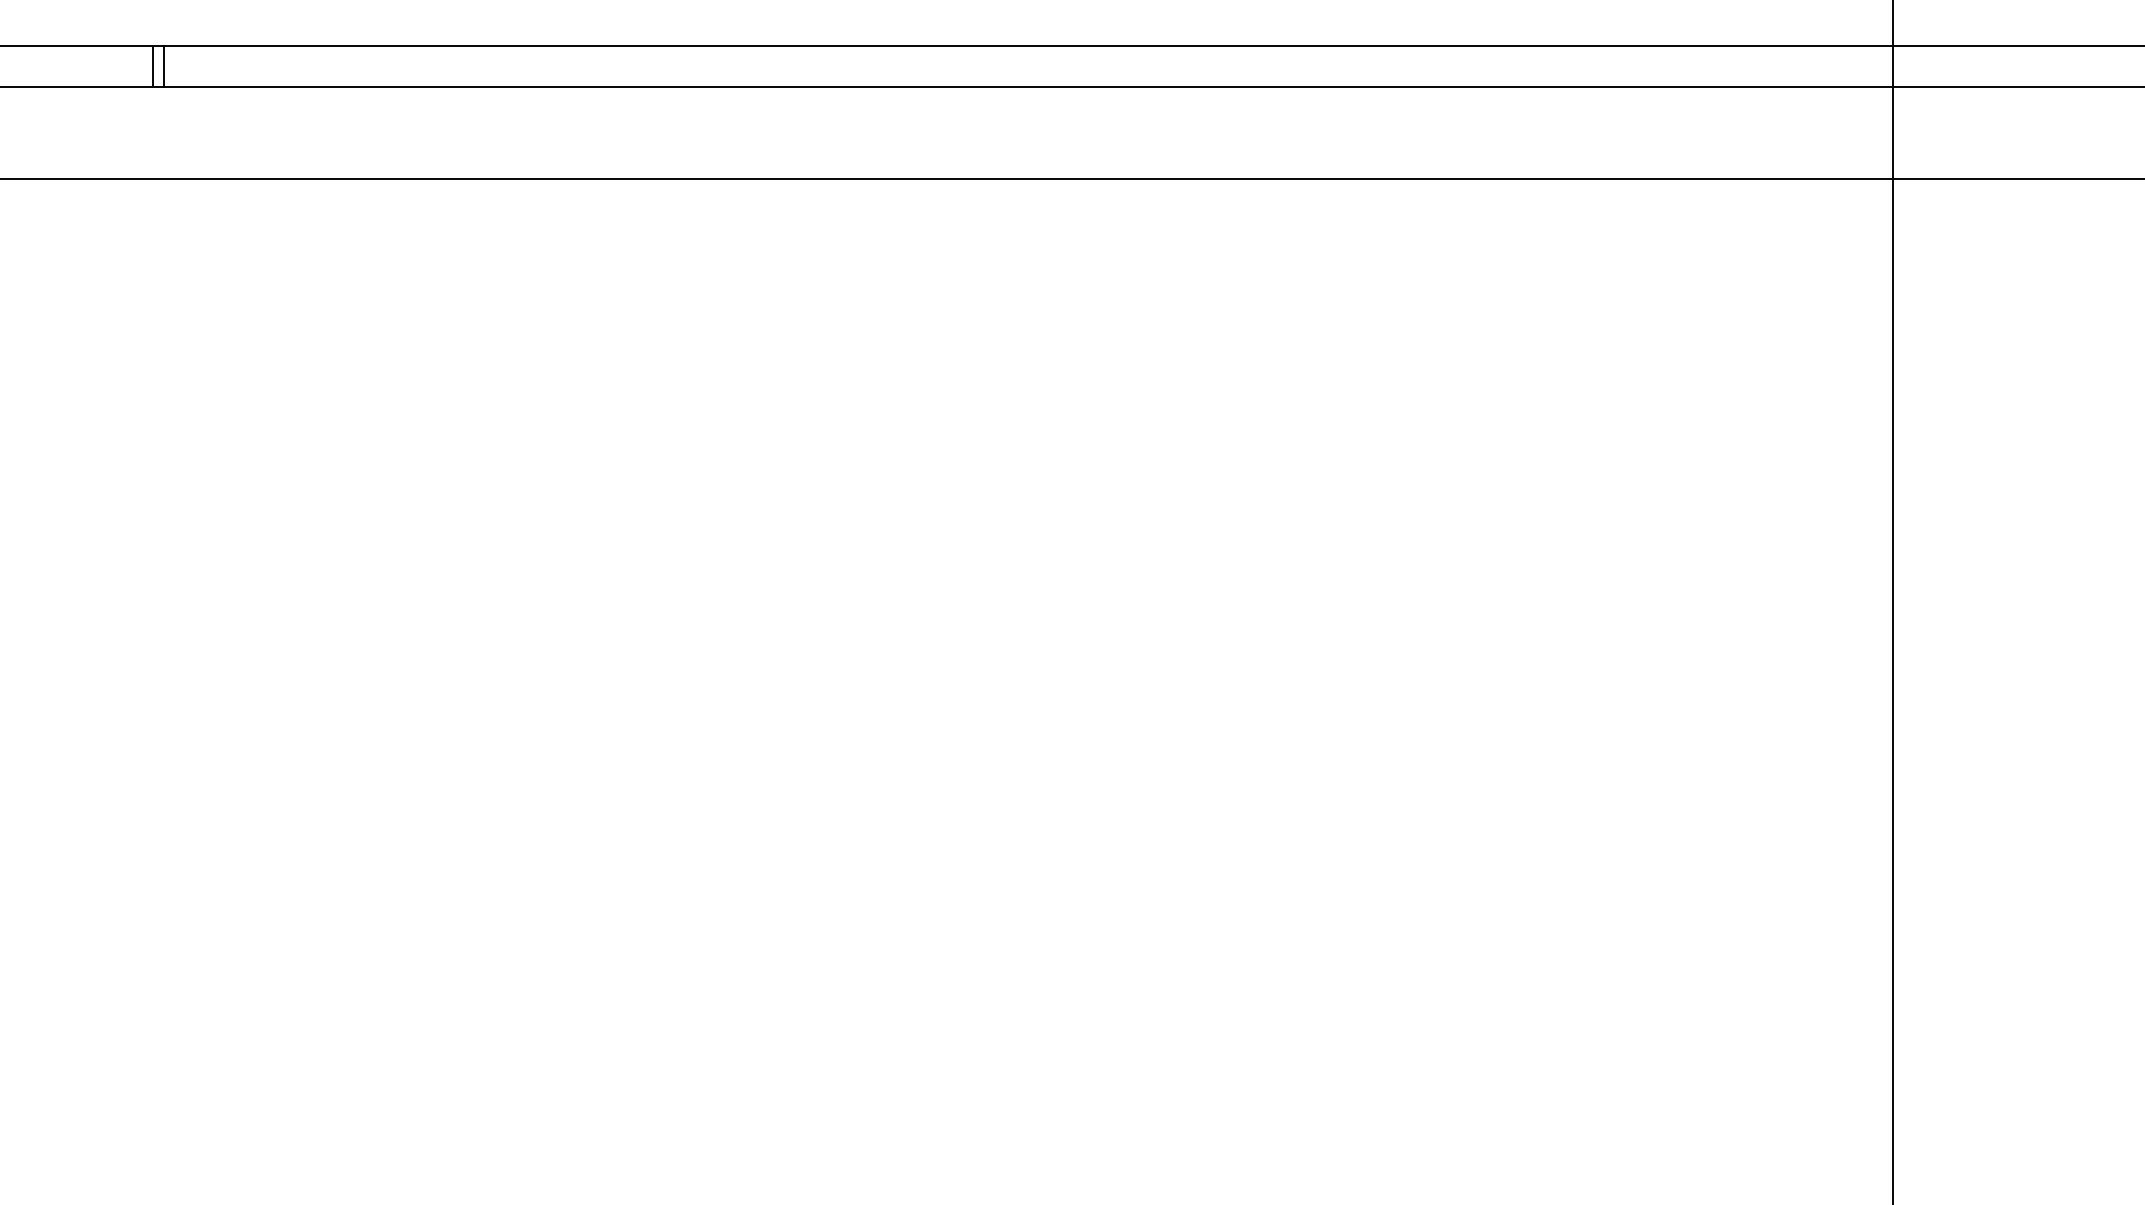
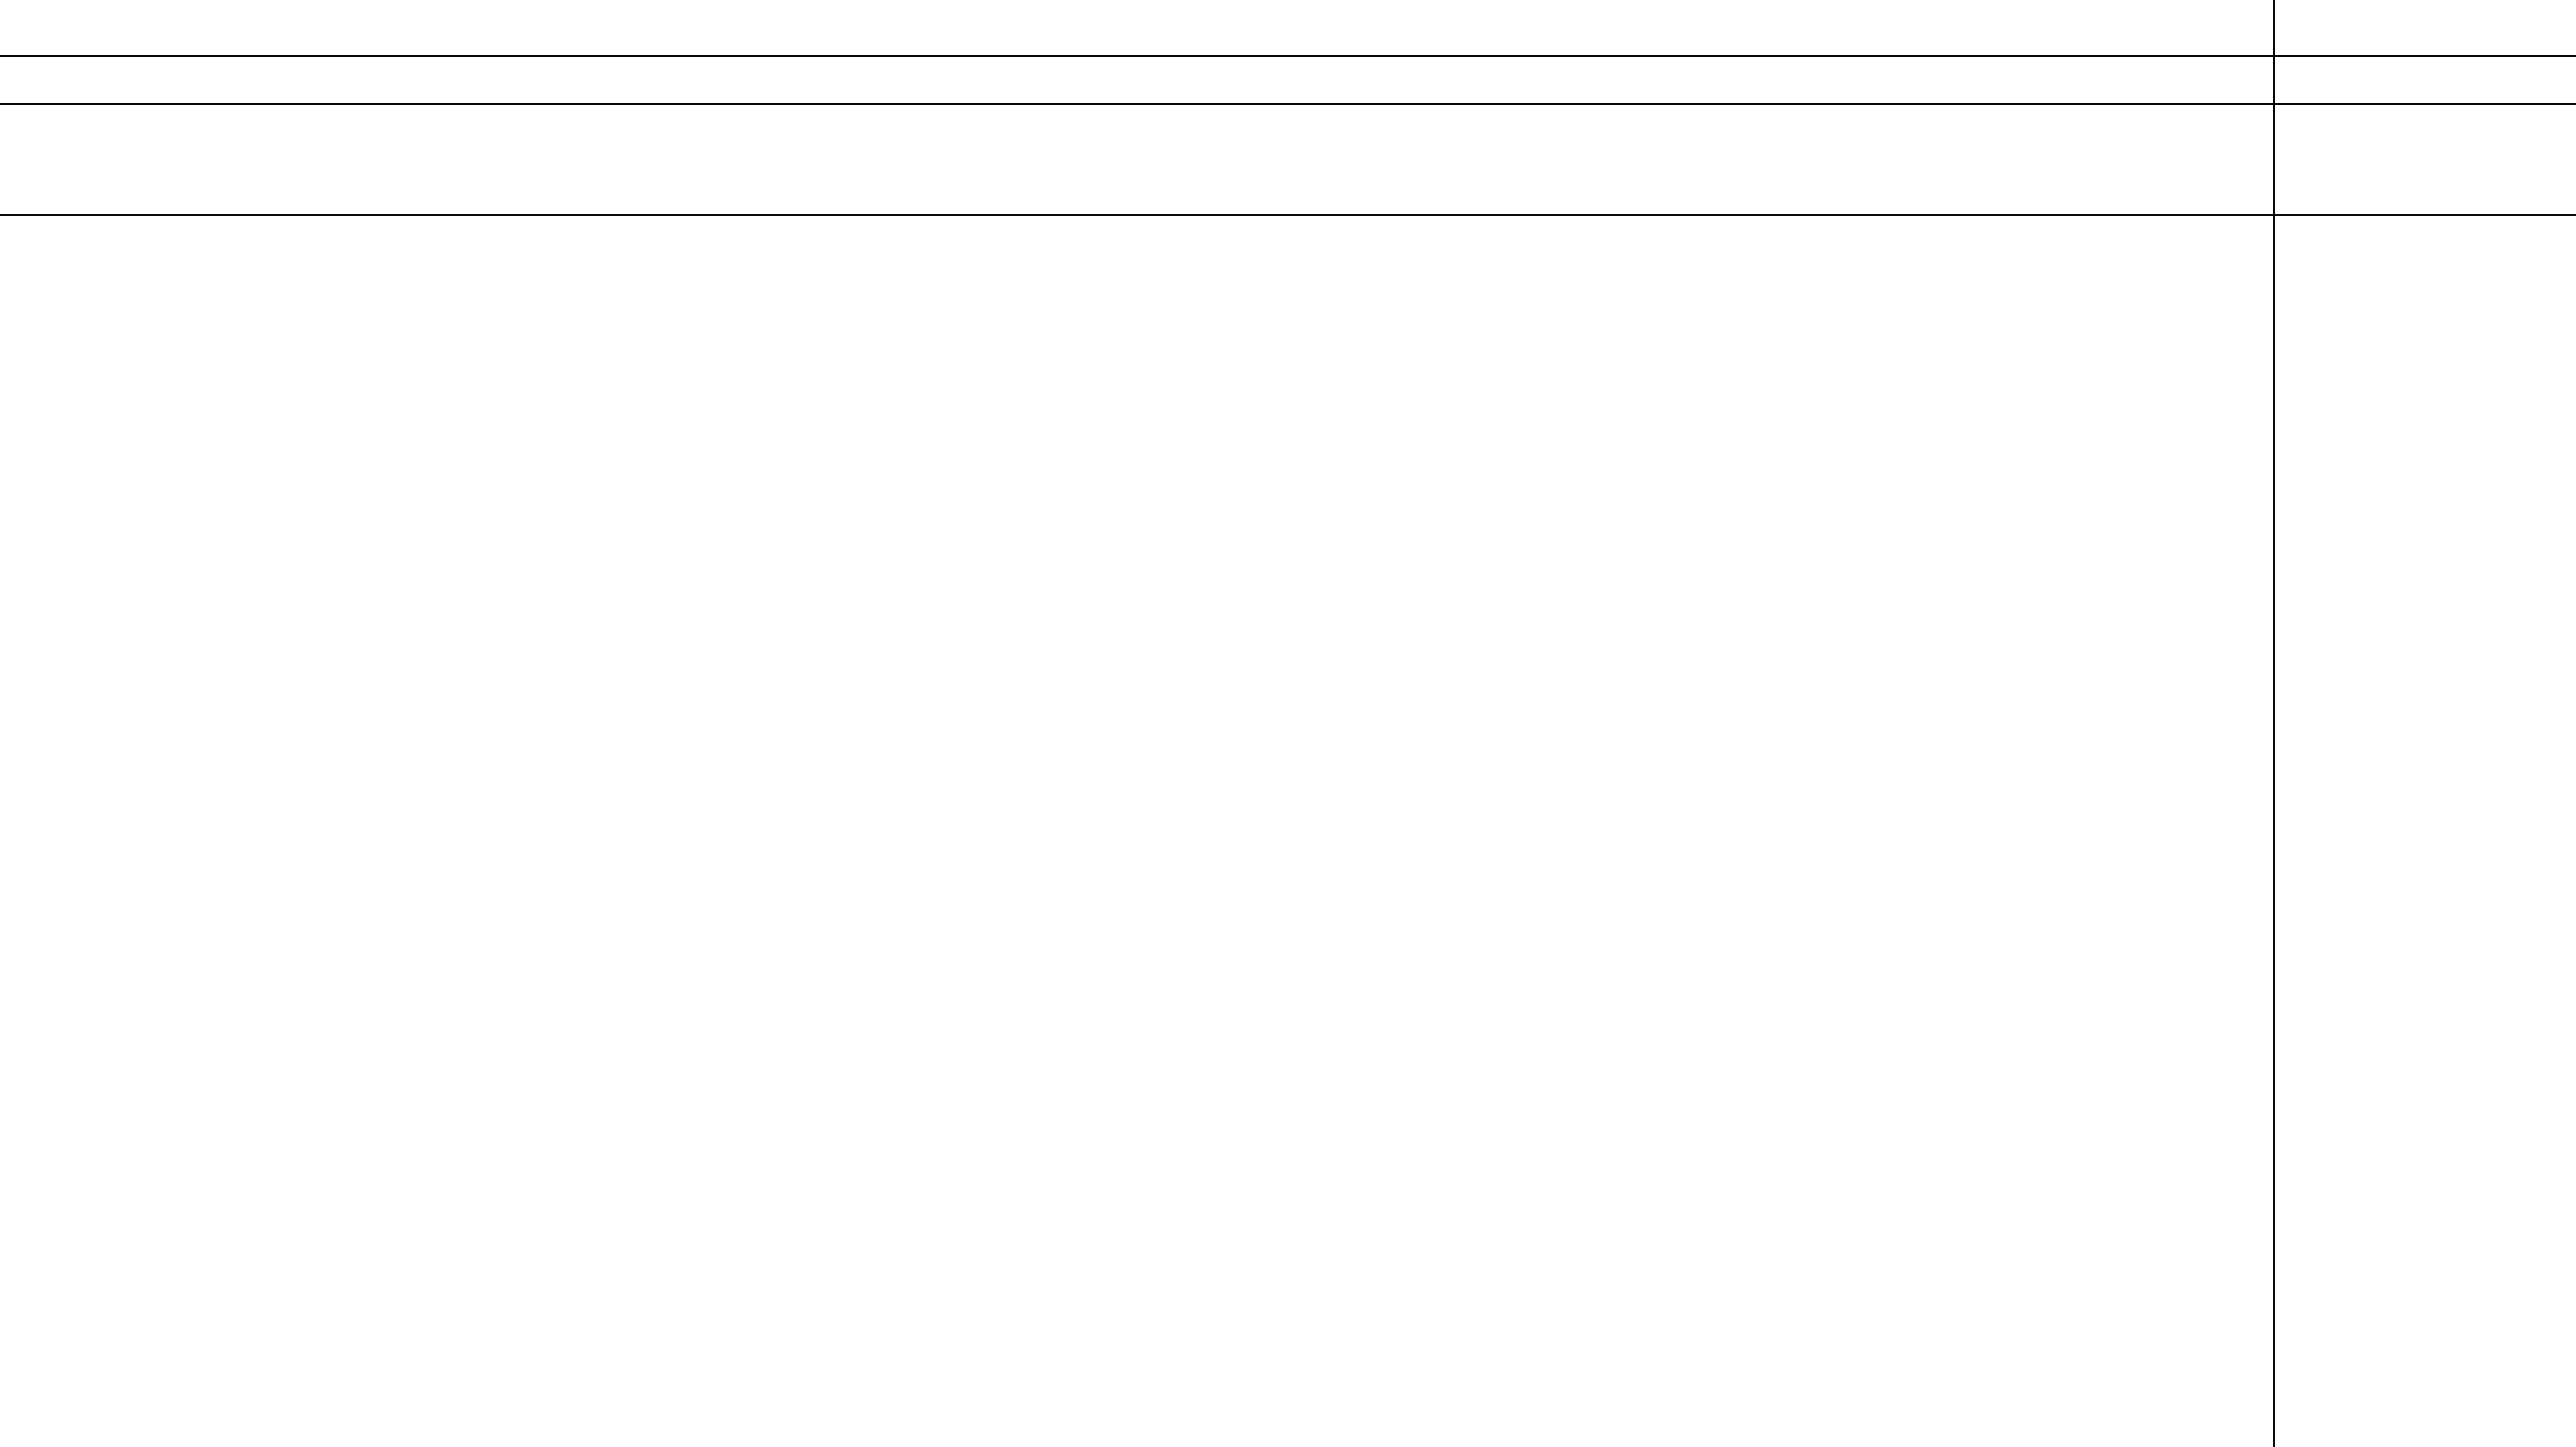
line: (152, 66) -> (183, 79), removed
line: (164, 66) -> (197, 79), removed

